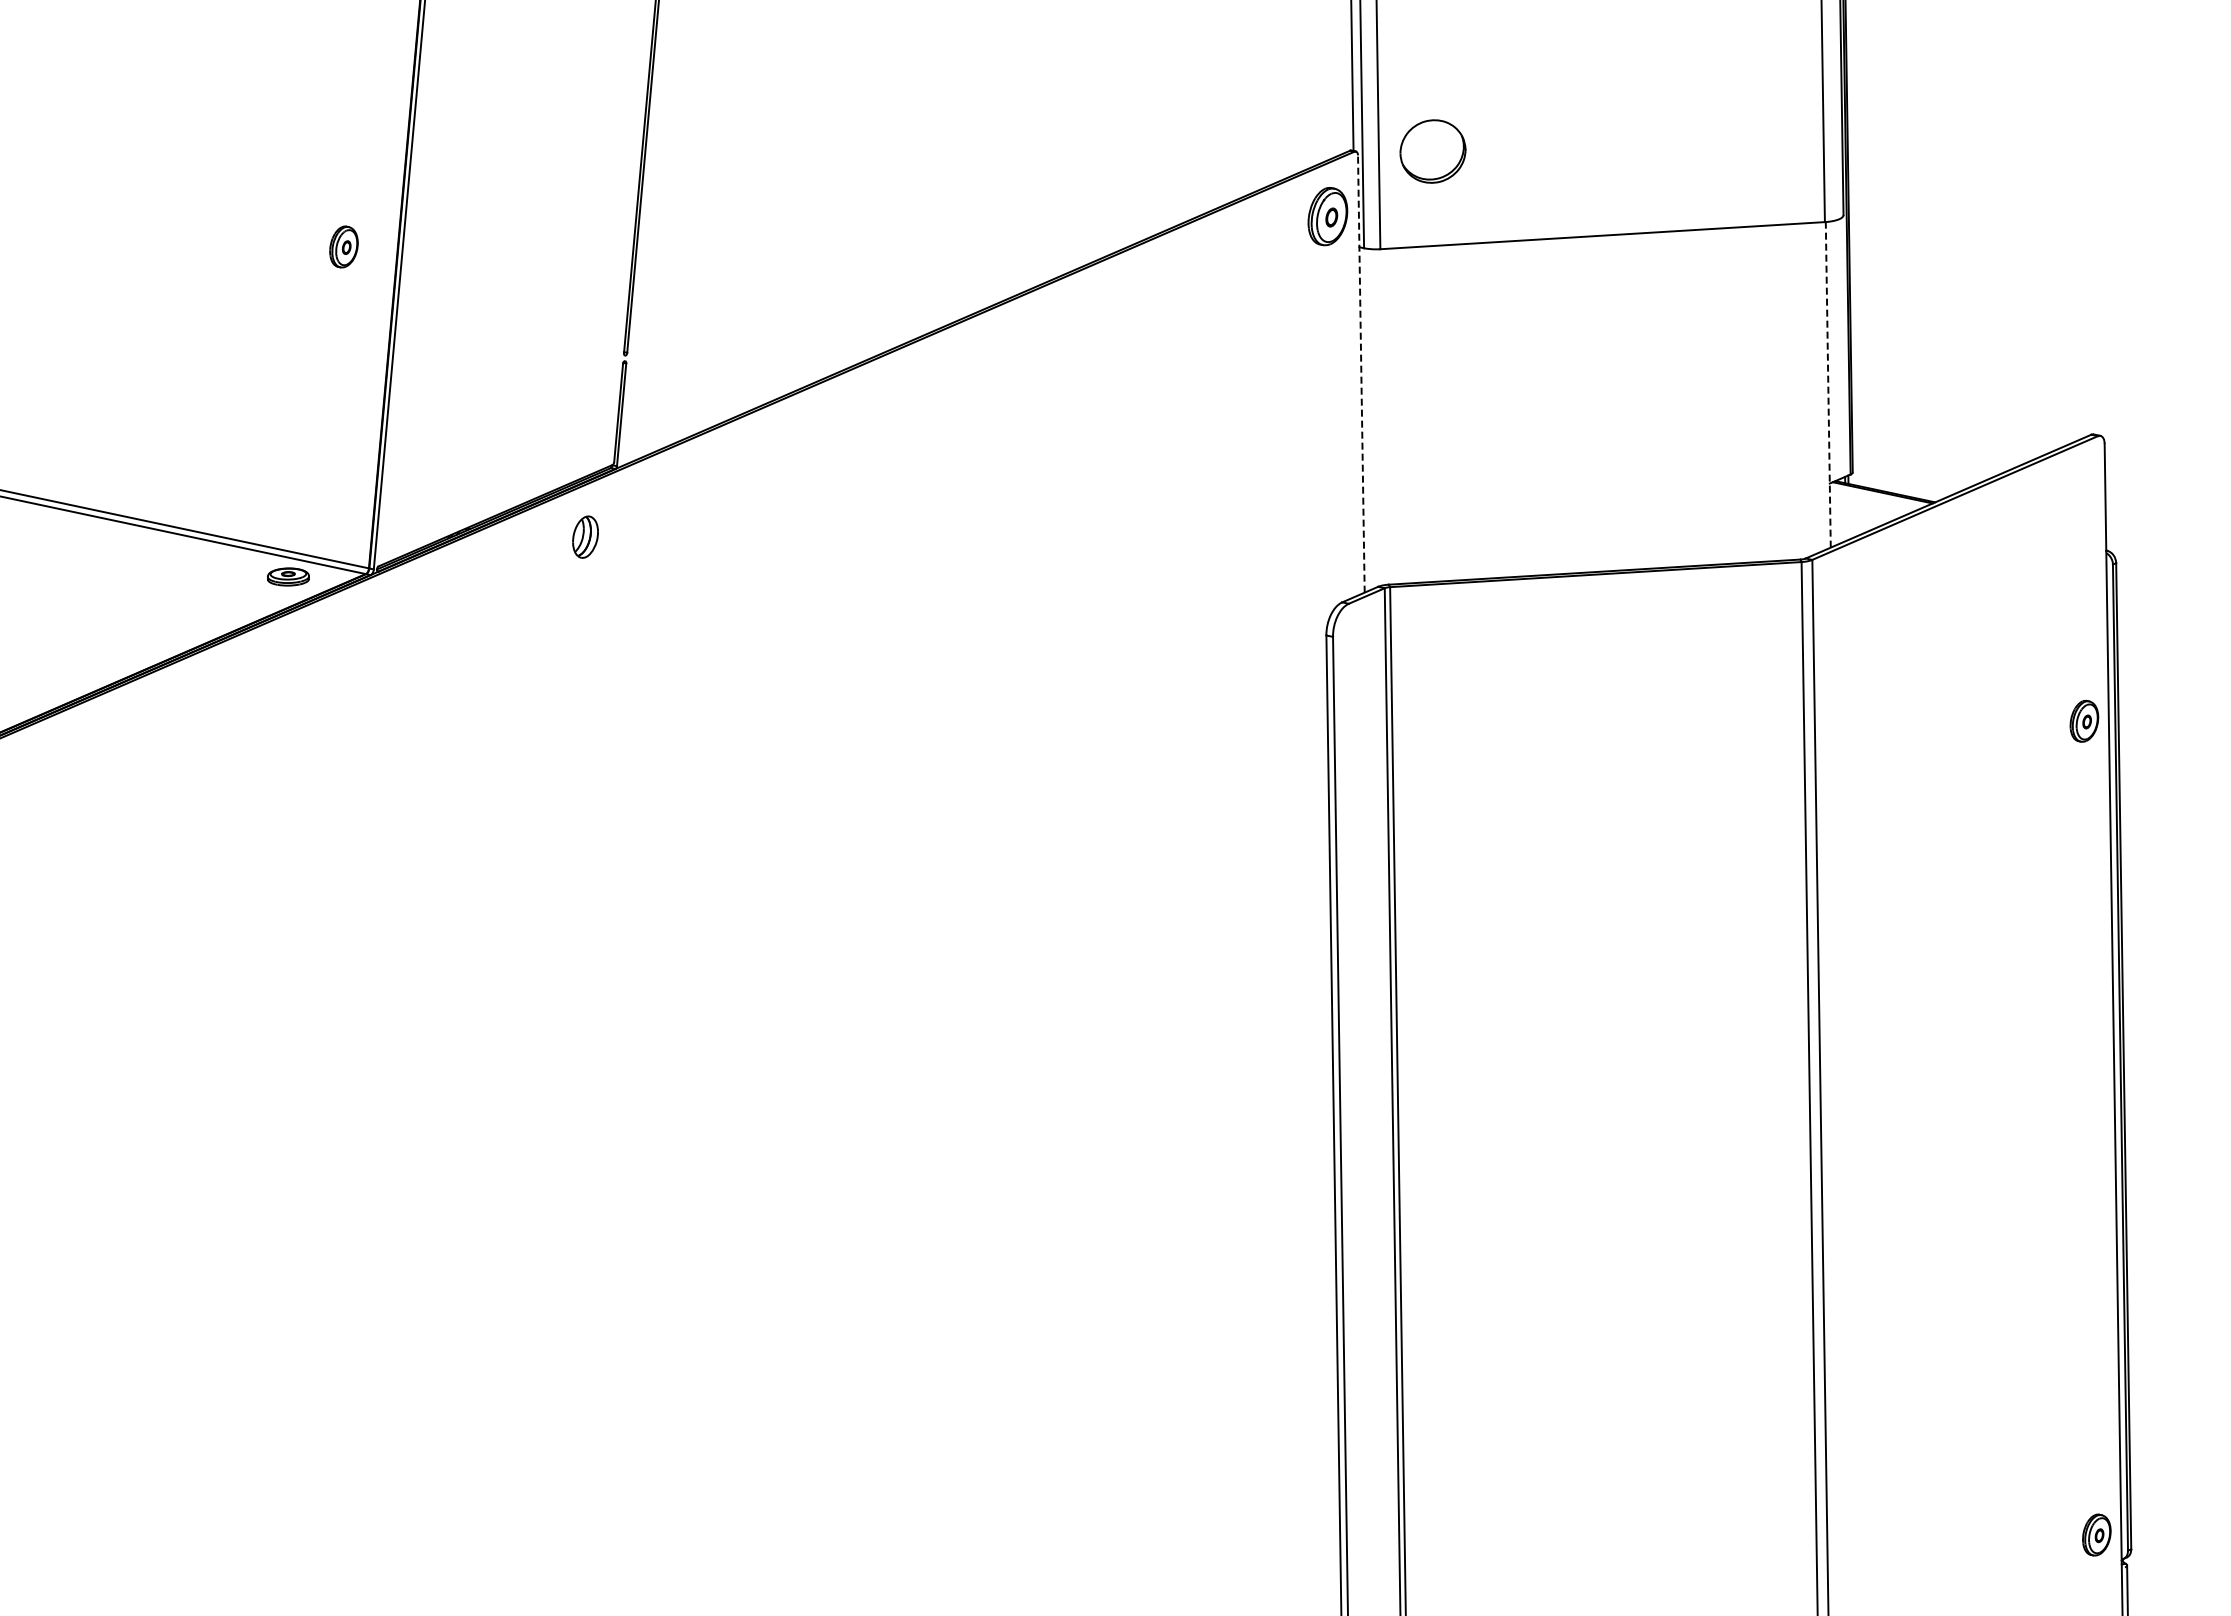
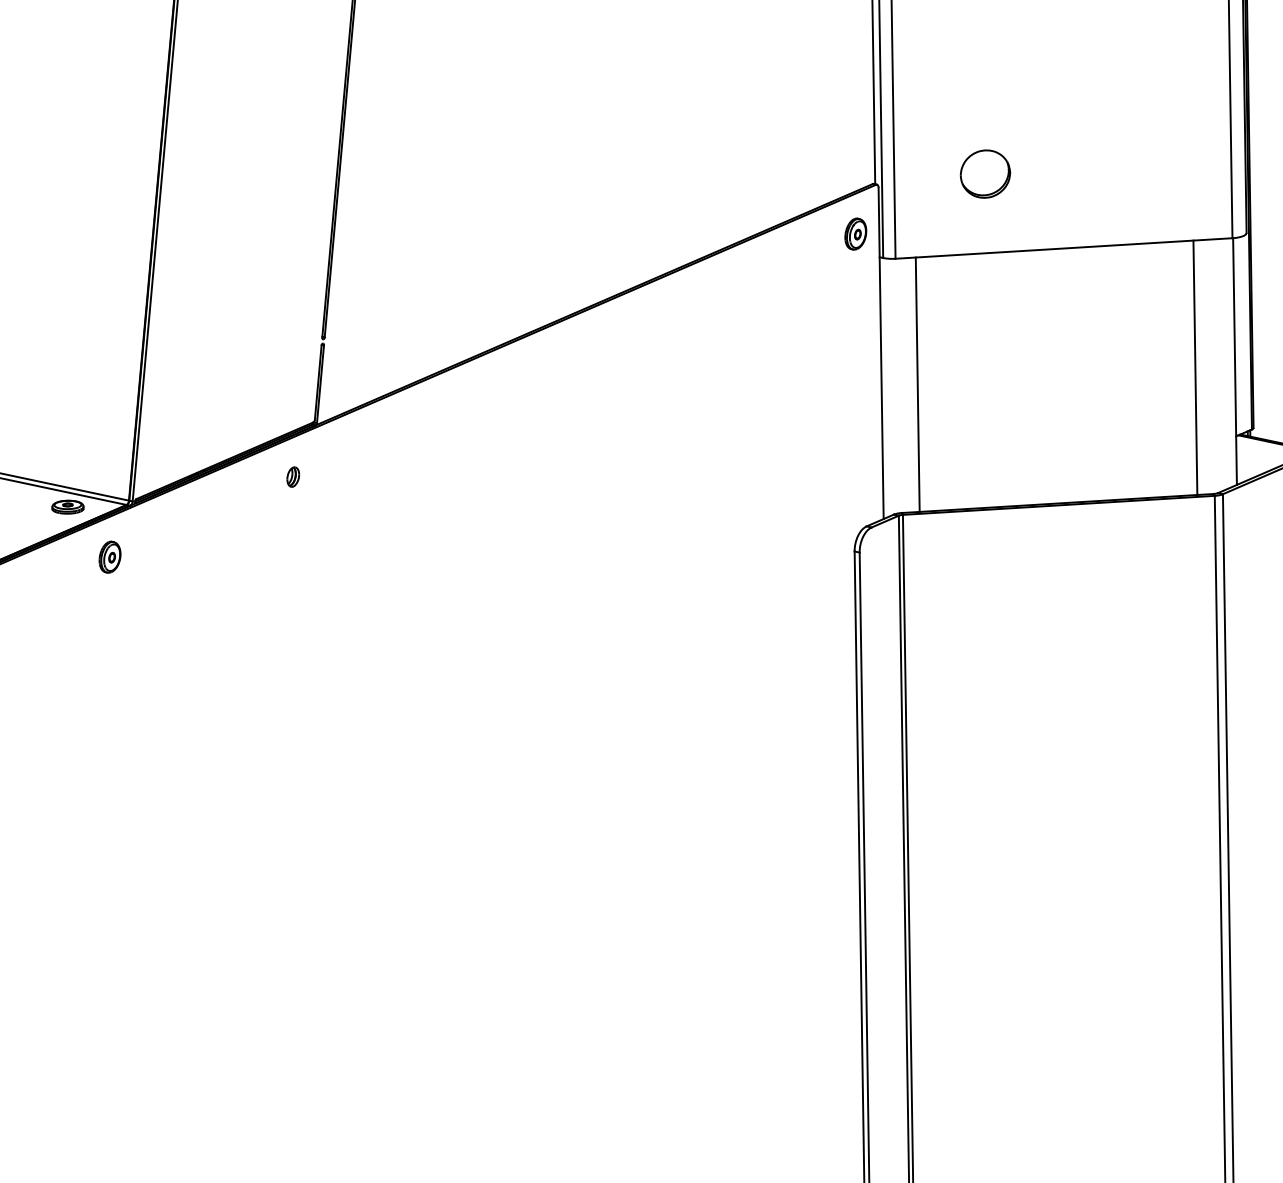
part: (1432, 151) -> (985, 174), moved
part: (1327, 216) -> (855, 233), size x0.71
part: (343, 246) -> (109, 556), moved
line: (1361, 374) -> (881, 353), dashed -> solid
line: (1828, 384) -> (1235, 361), dashed -> solid
line: (1775, 392) -> (1195, 367), added
line: (1409, 415) -> (917, 384), added
part: (585, 537) -> (293, 477), size x0.62

